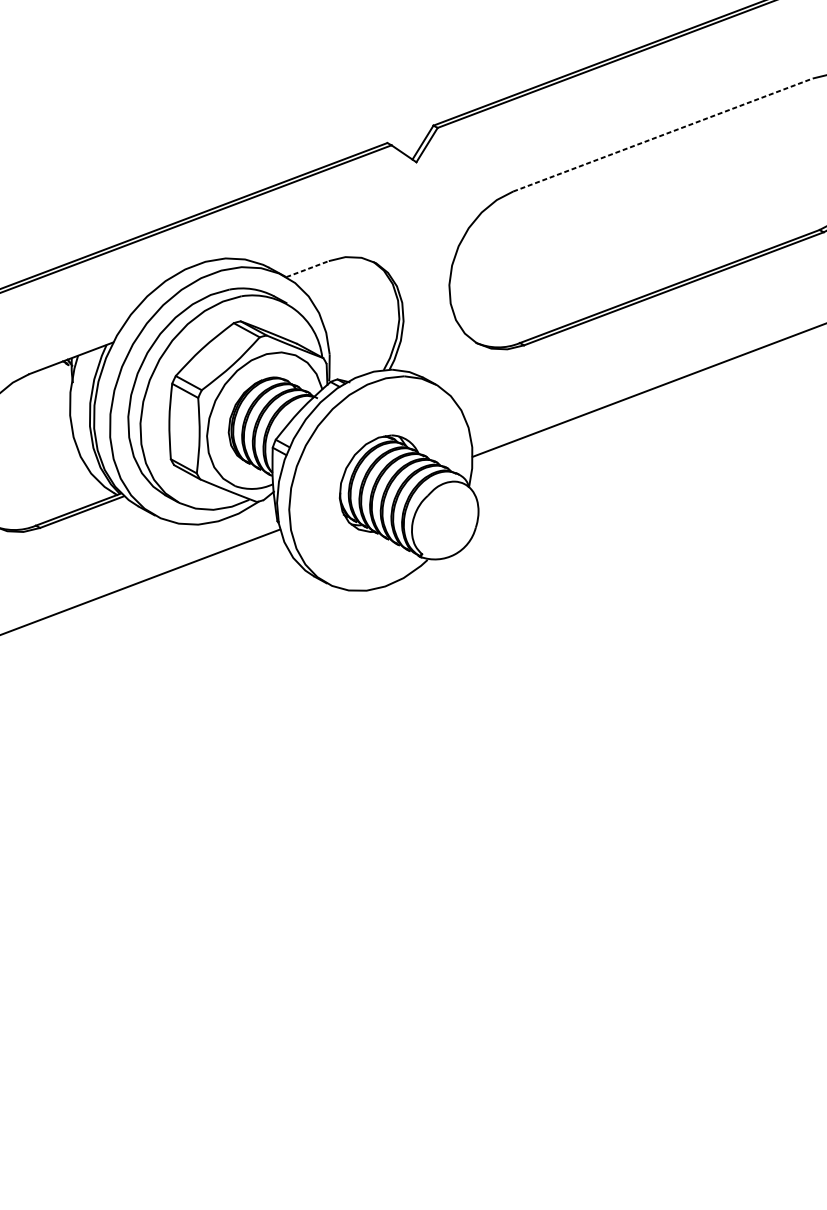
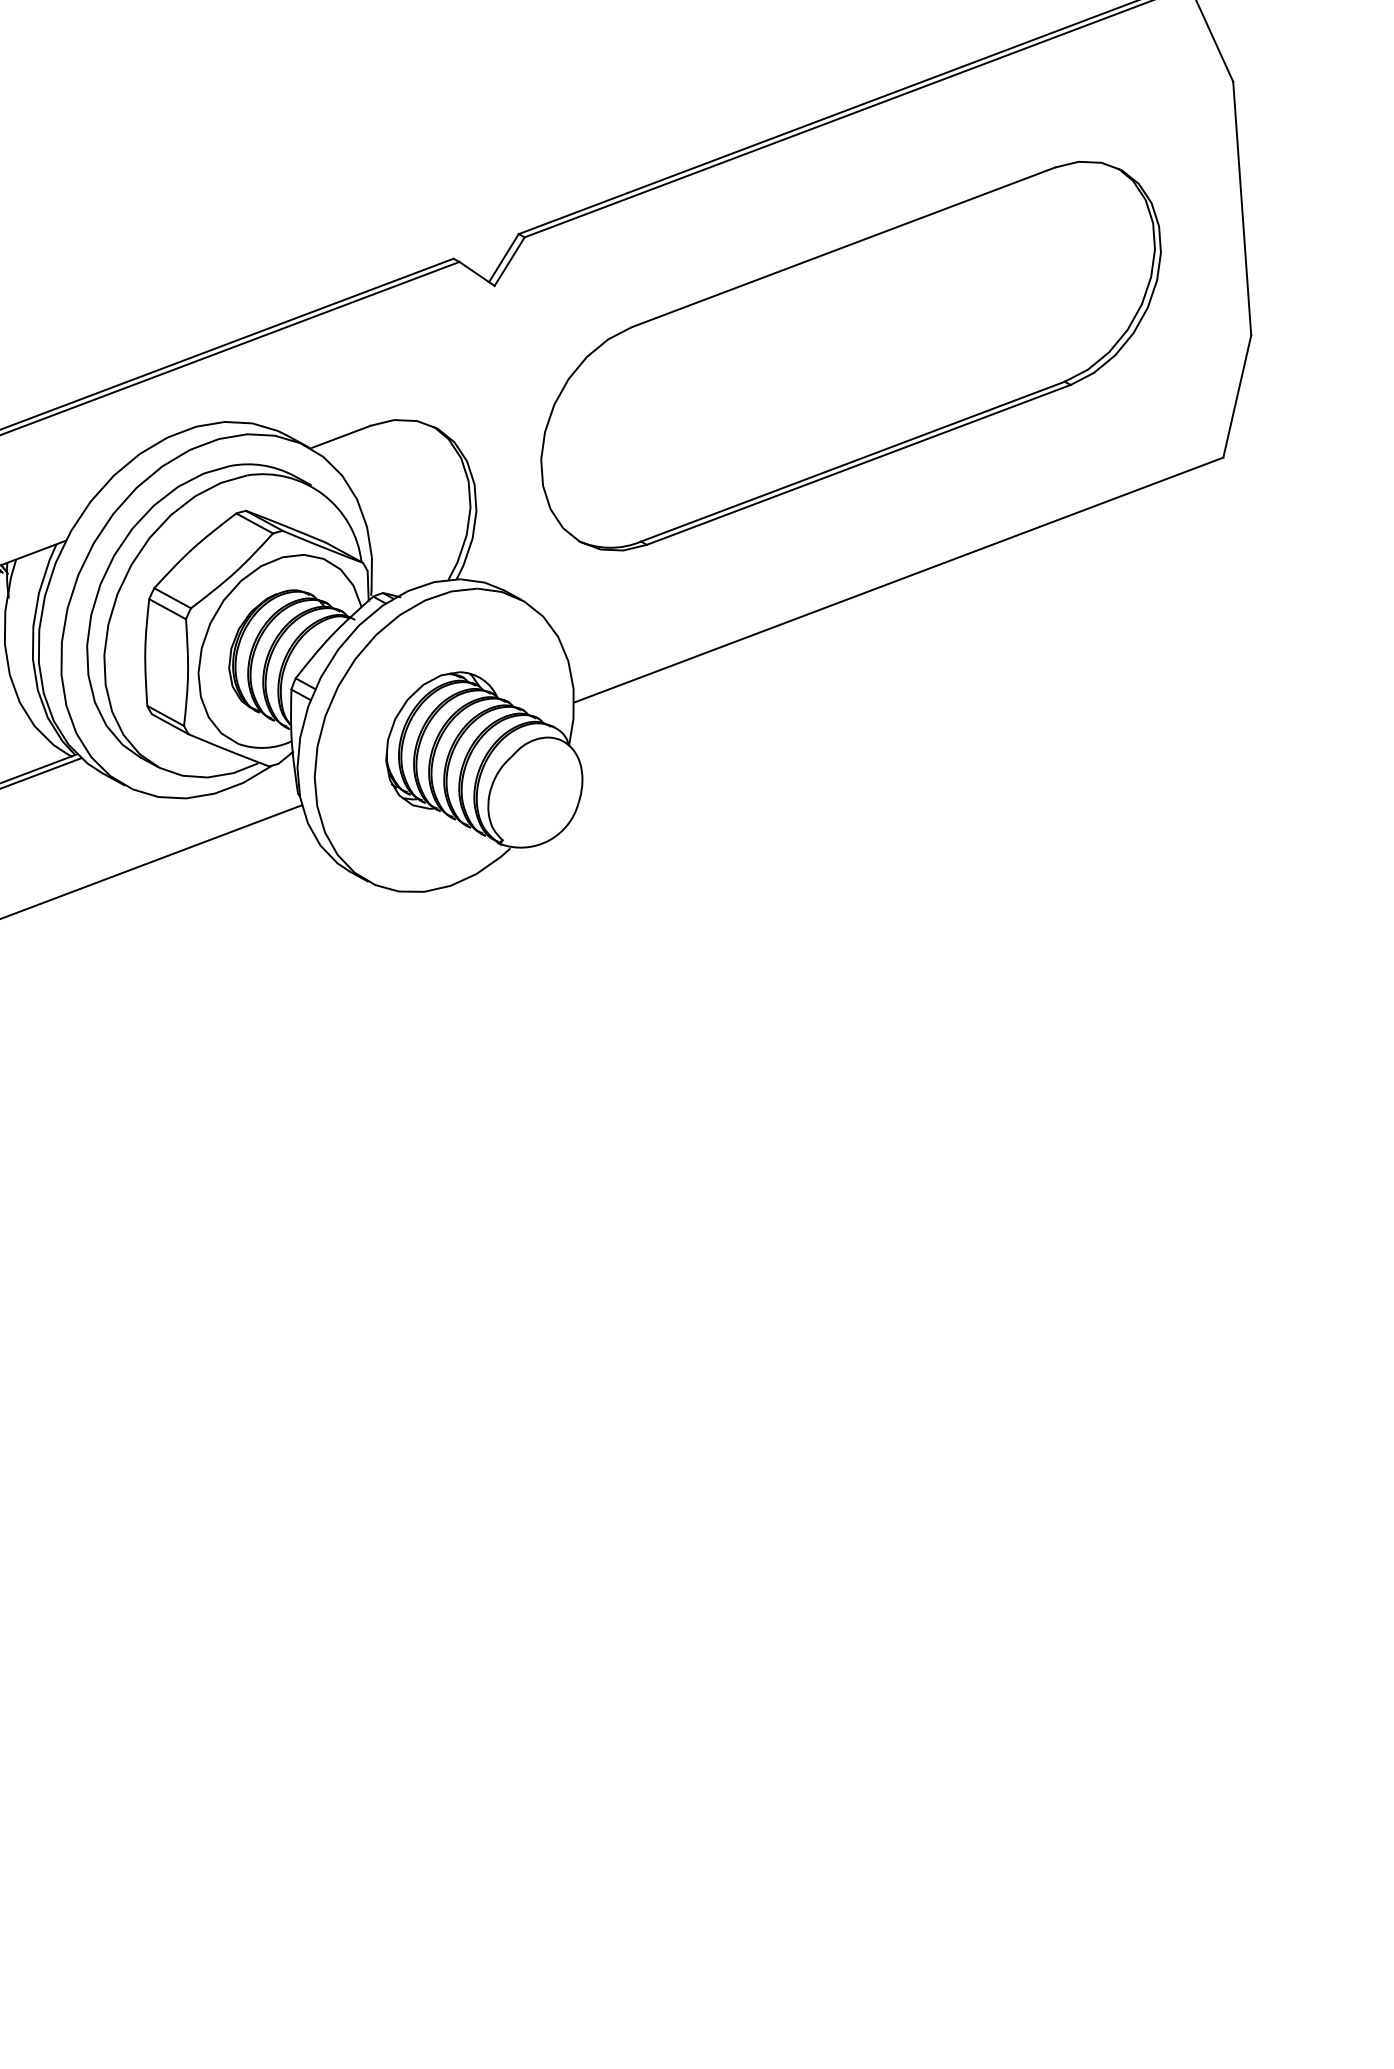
line: (663, 135) -> (843, 247), dashed -> solid
line: (308, 268) -> (341, 436), dashed -> solid

